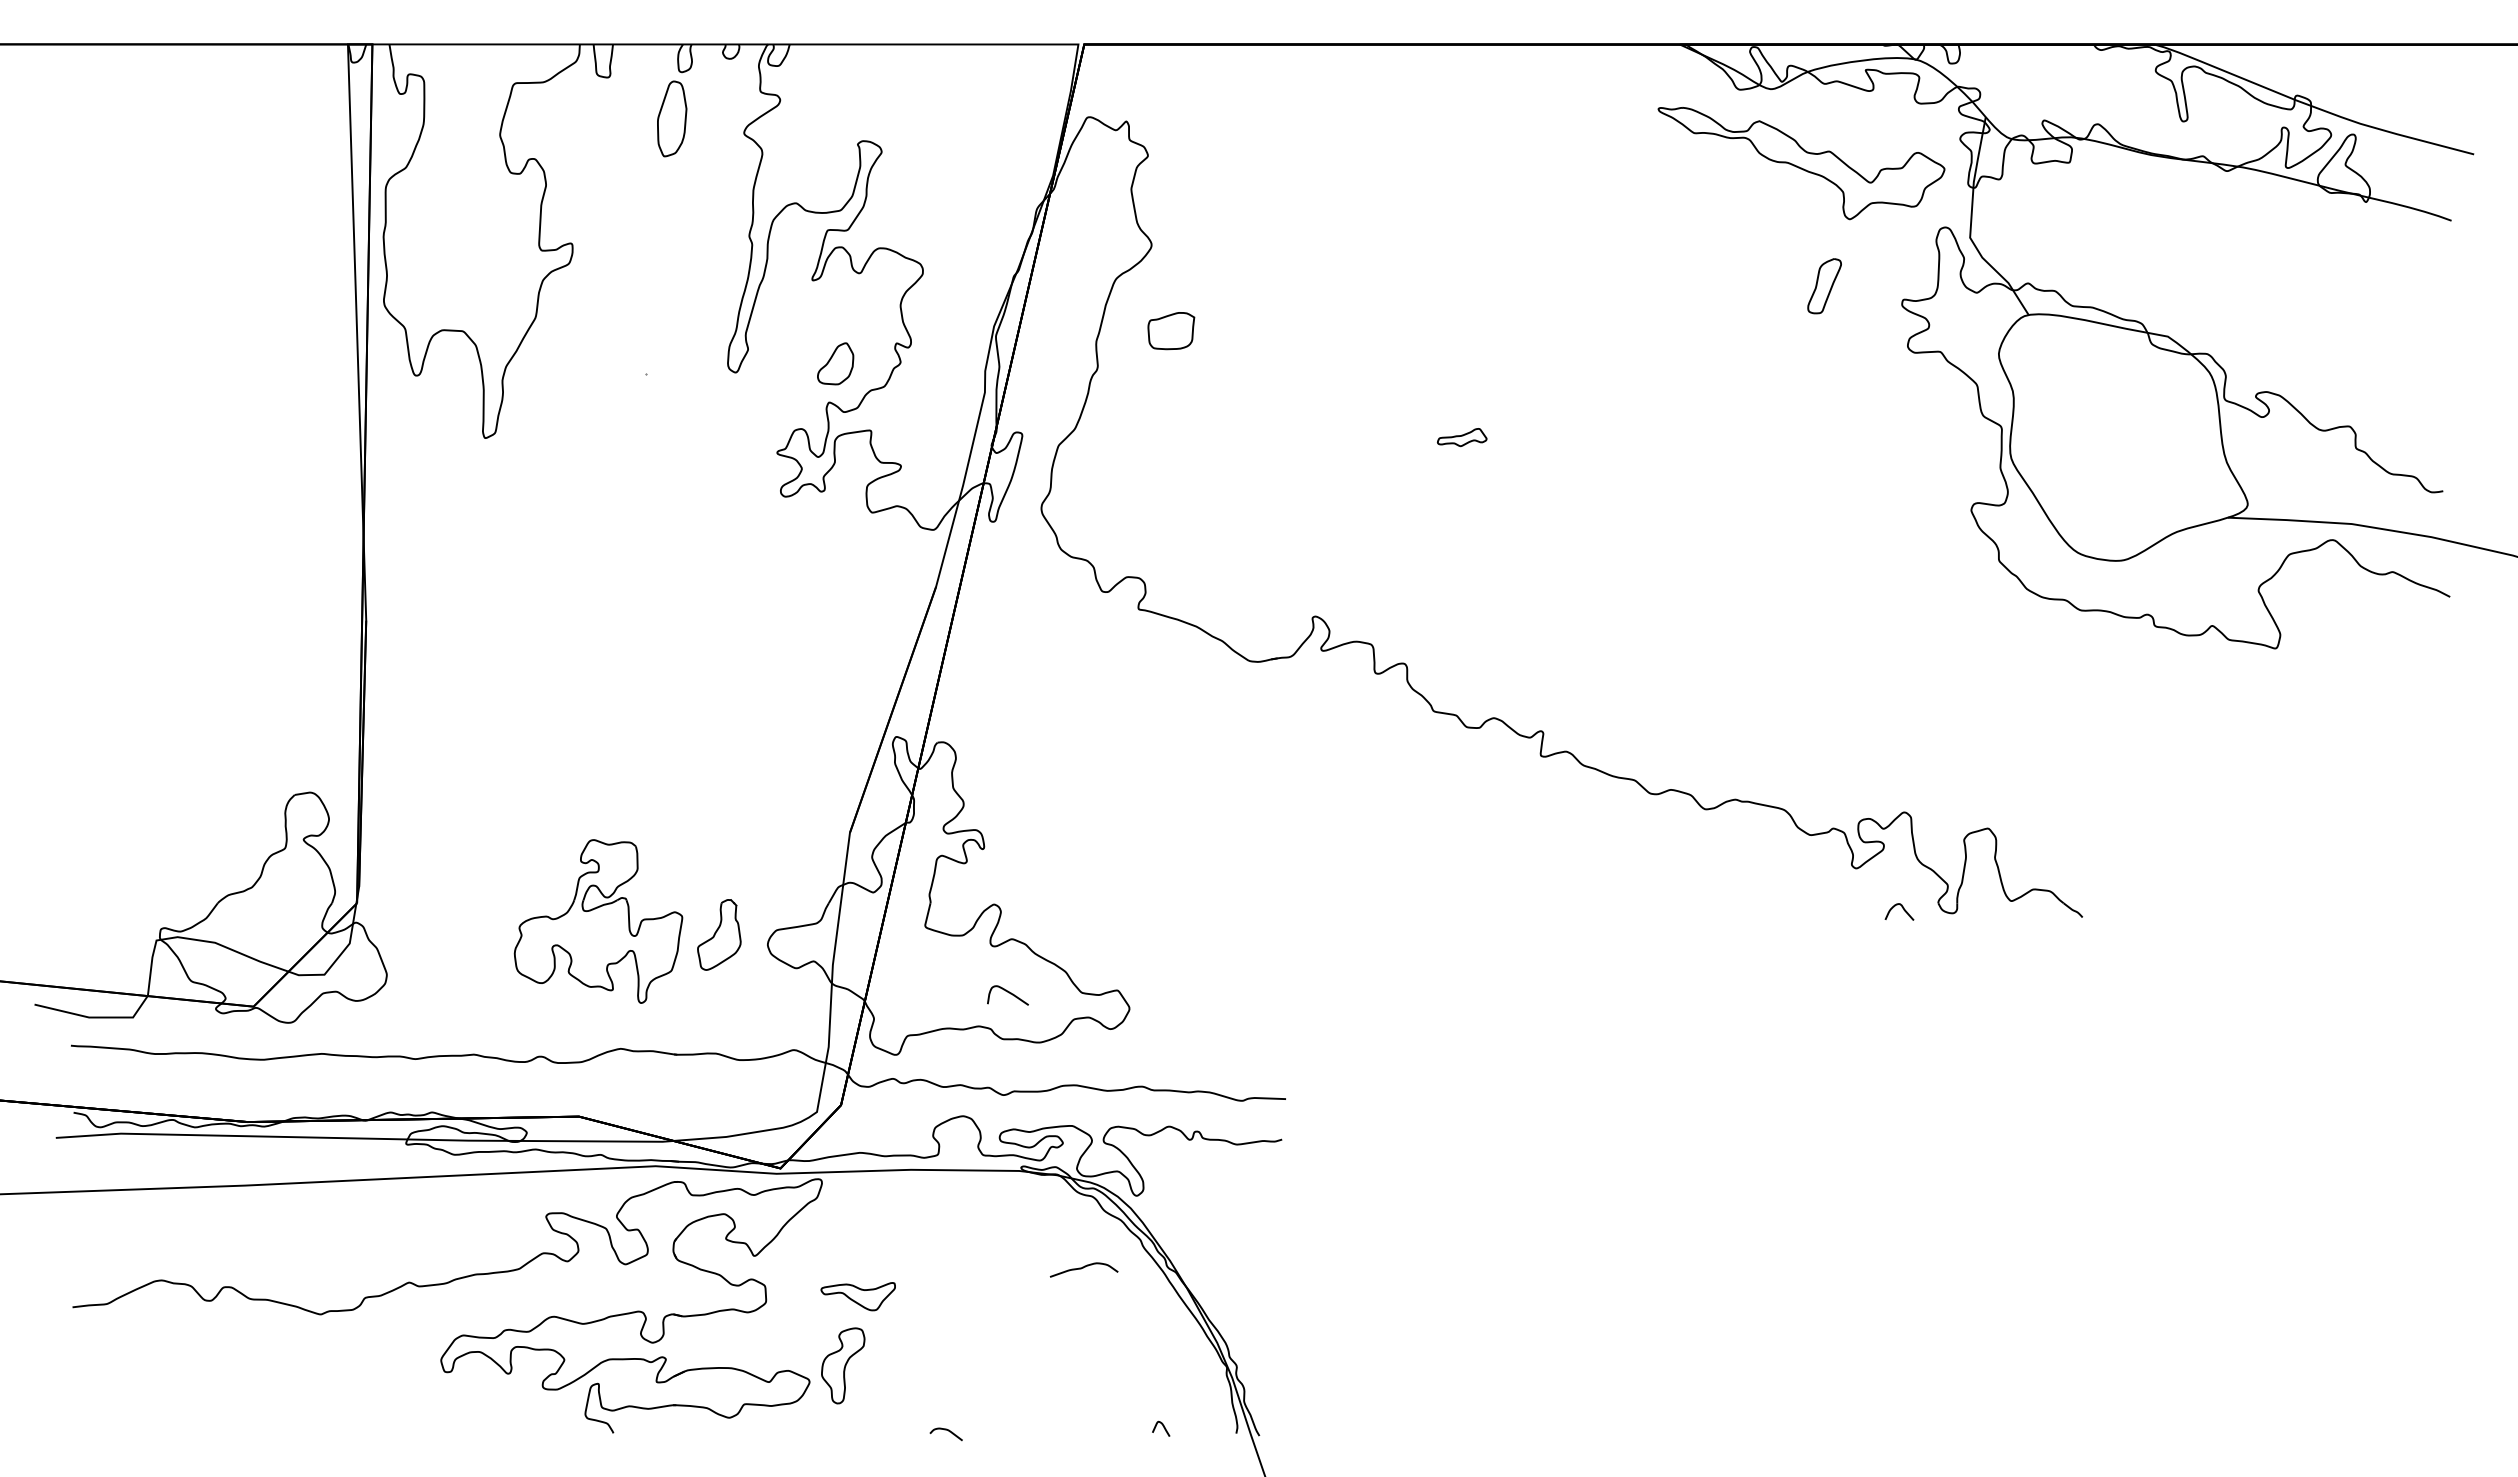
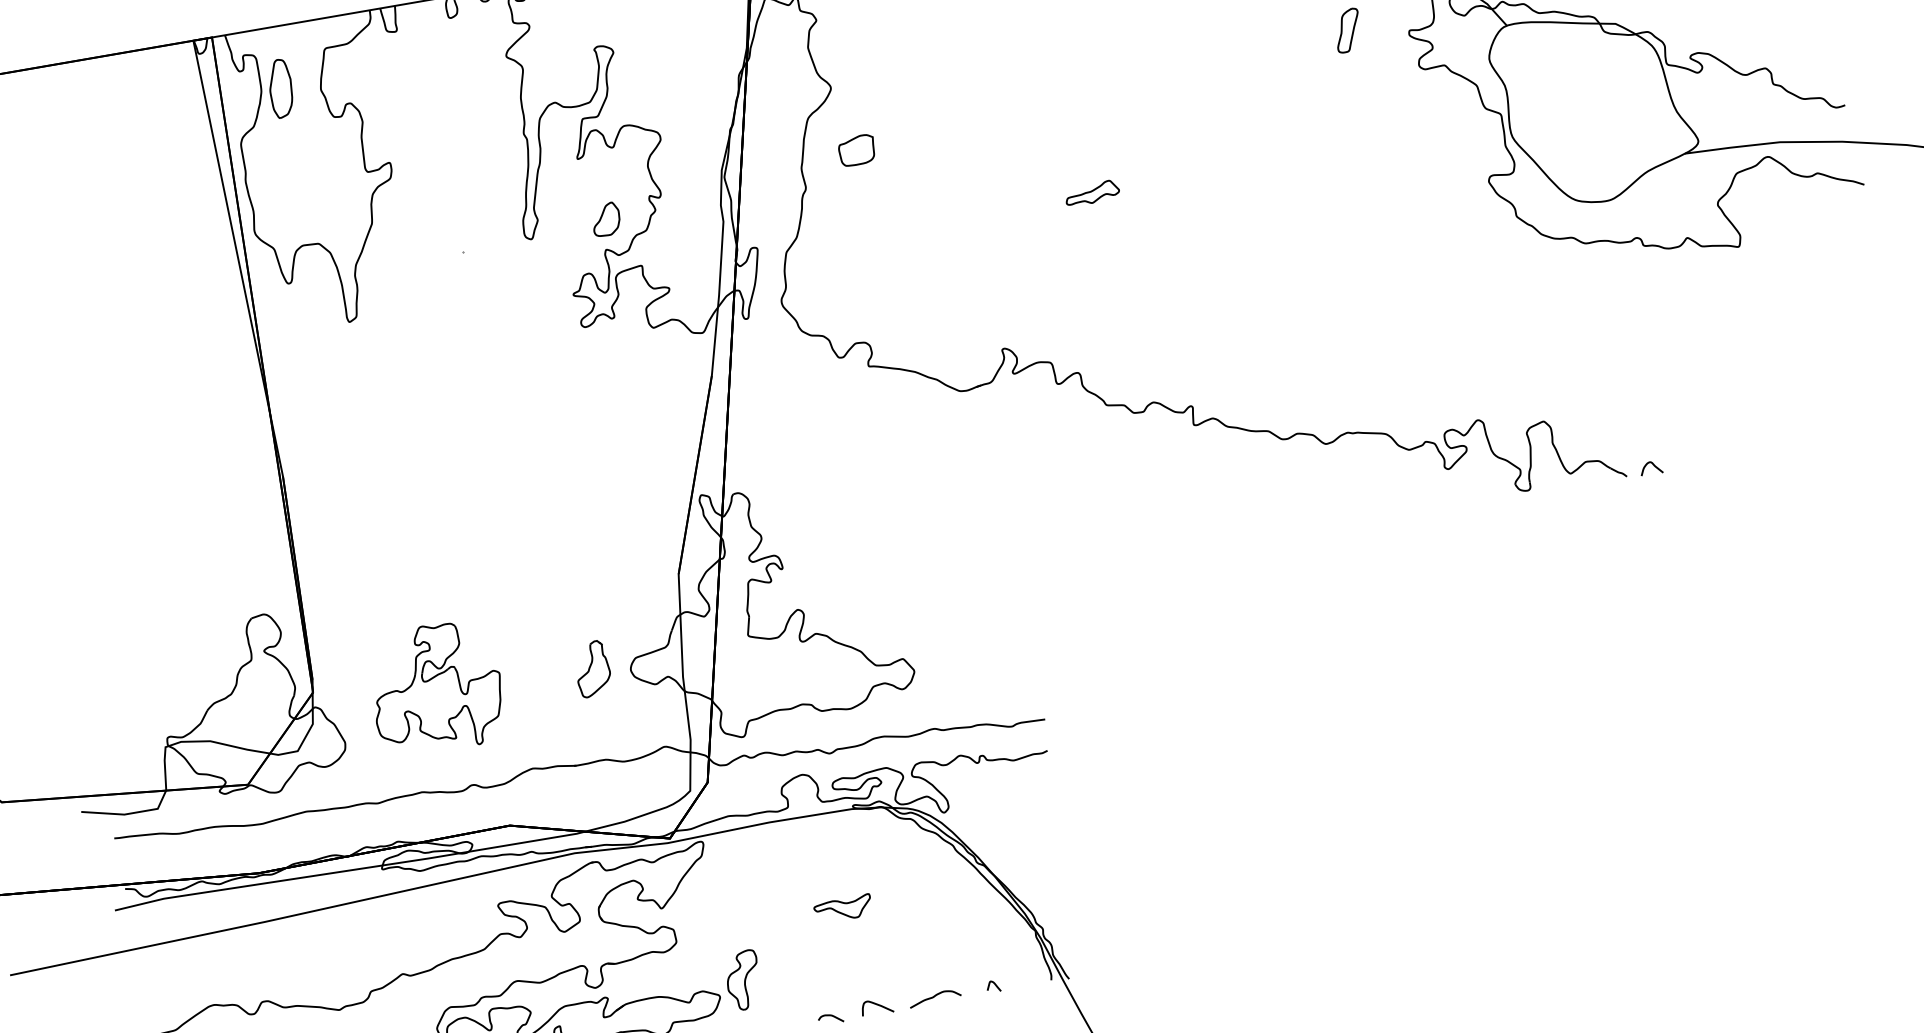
part: (672, 118) -> (281, 88), moved
part: (1461, 437) -> (1091, 193), size x1.43
curve: (1903, 910) -> (1654, 466), moved
part: (598, 921) -> (436, 687), moved
curve: (1008, 993) -> (877, 1005), moved
curve: (1083, 1268) -> (934, 997), moved
part: (857, 1296) -> (842, 909), moved

